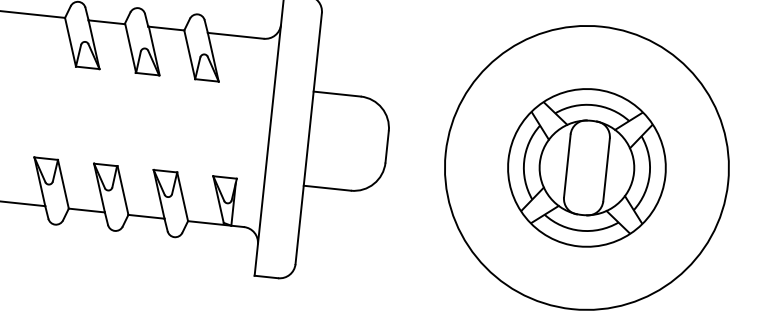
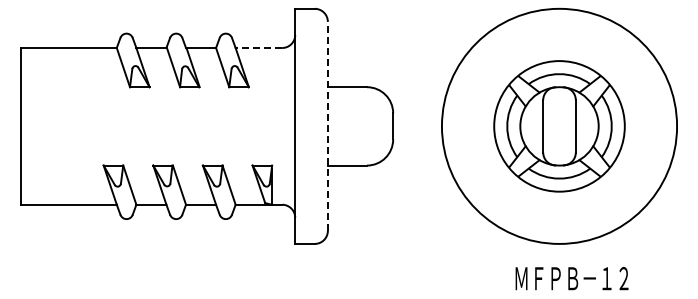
line: (235, 36) -> (258, 48), solid -> dashed
line: (308, 137) -> (327, 125), solid -> dashed

